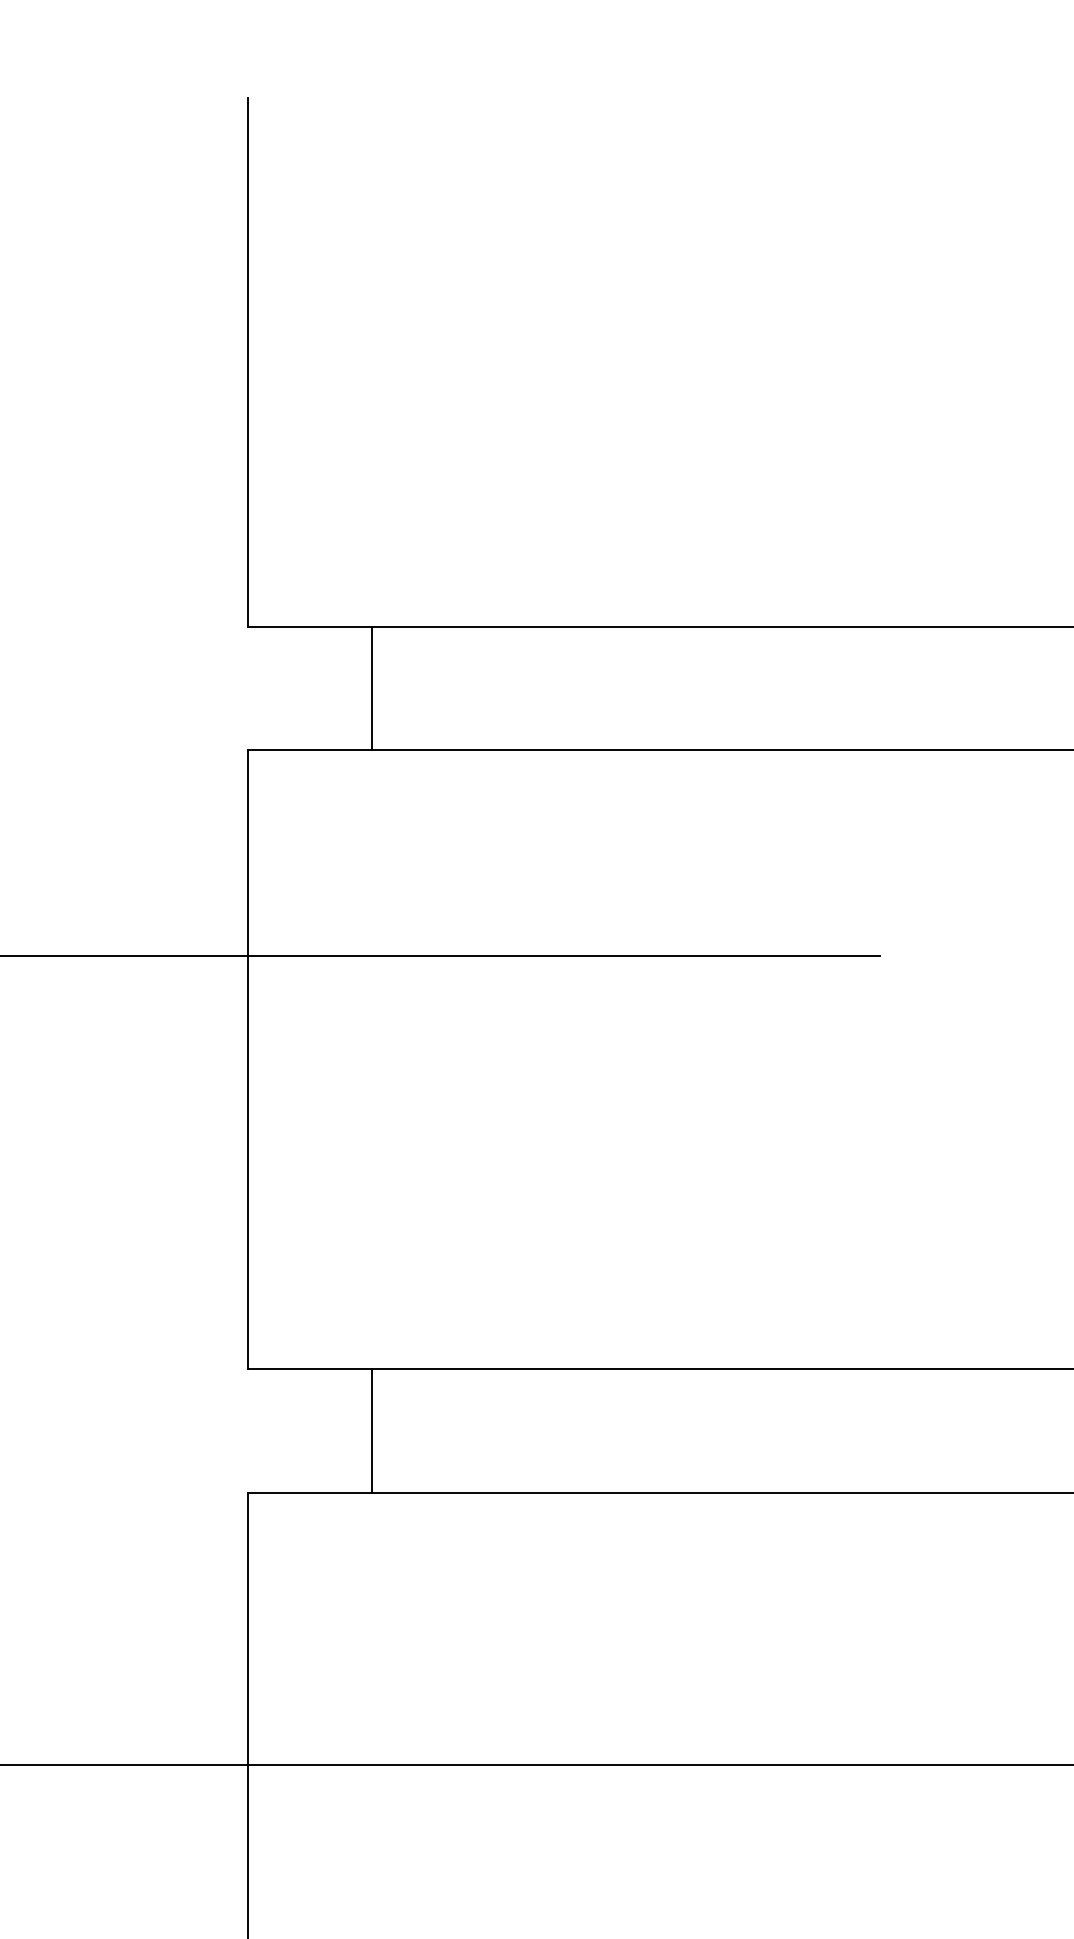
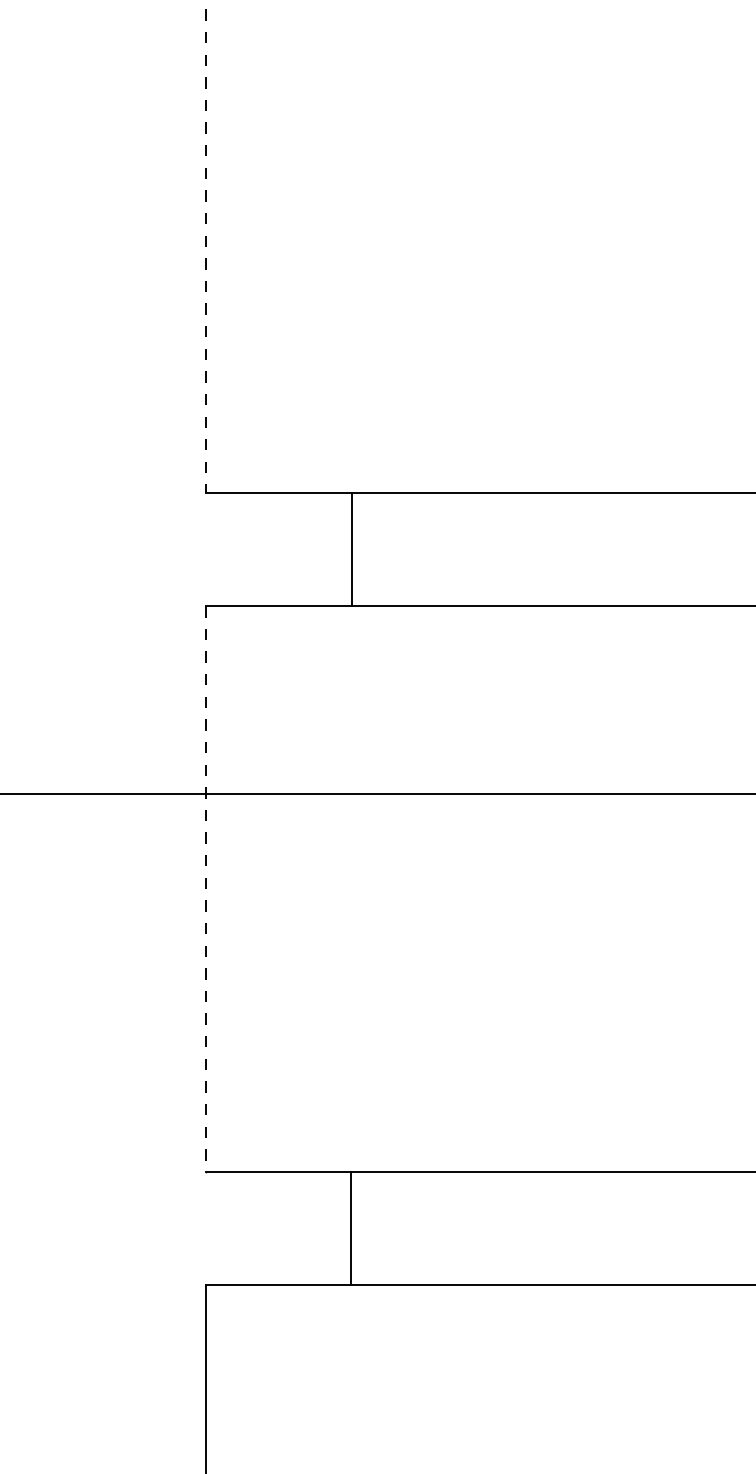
line: (247, 362) -> (205, 251), solid -> dashed
line: (371, 688) -> (351, 549), moved
line: (247, 1060) -> (205, 889), solid -> dashed
line: (371, 1430) -> (350, 1227), moved

